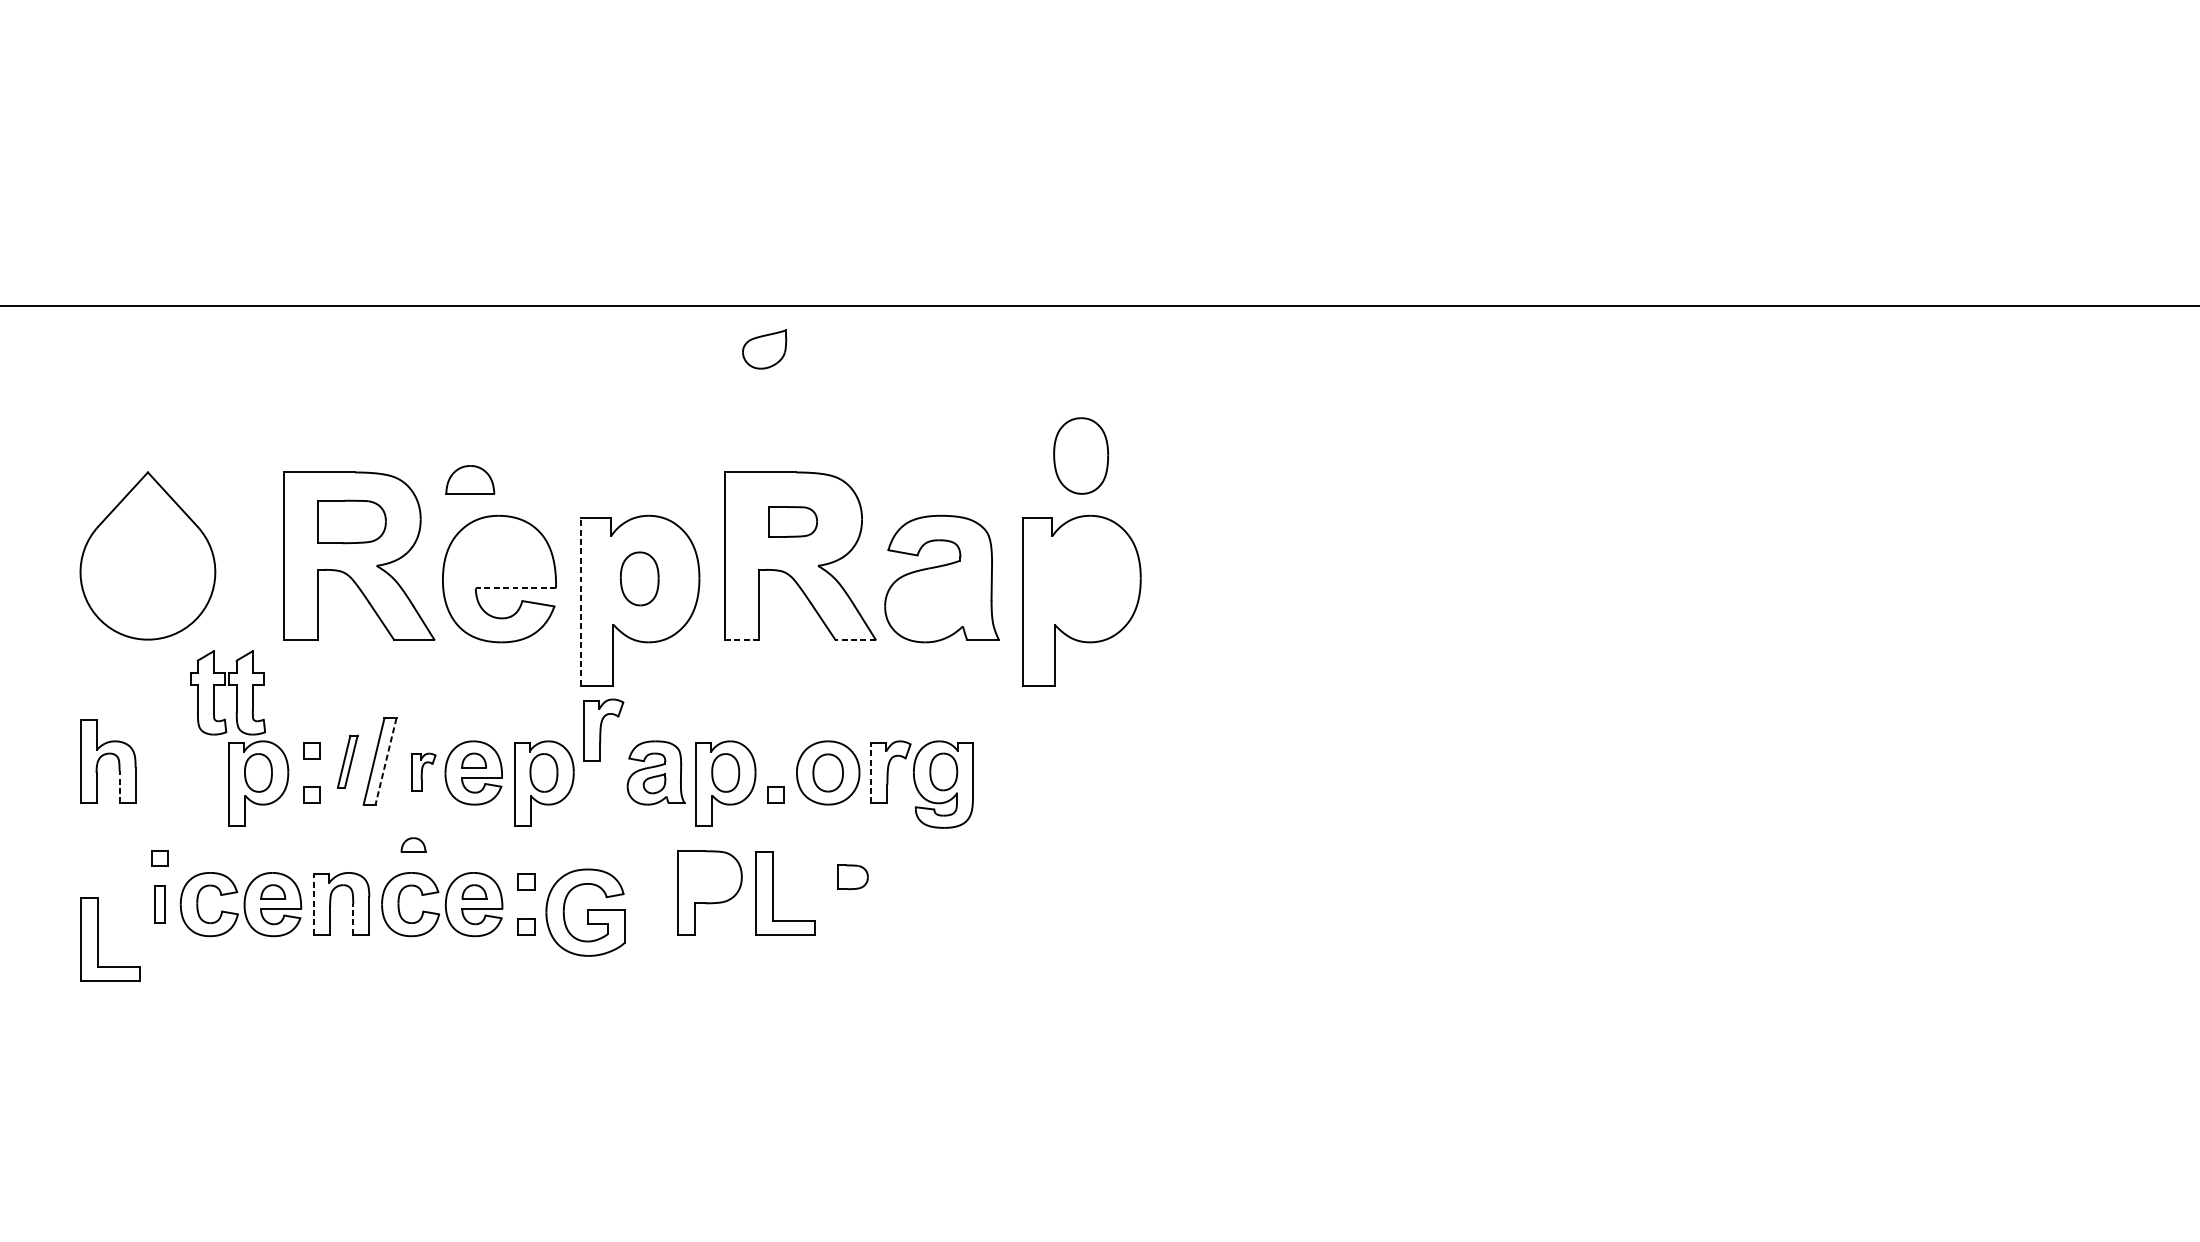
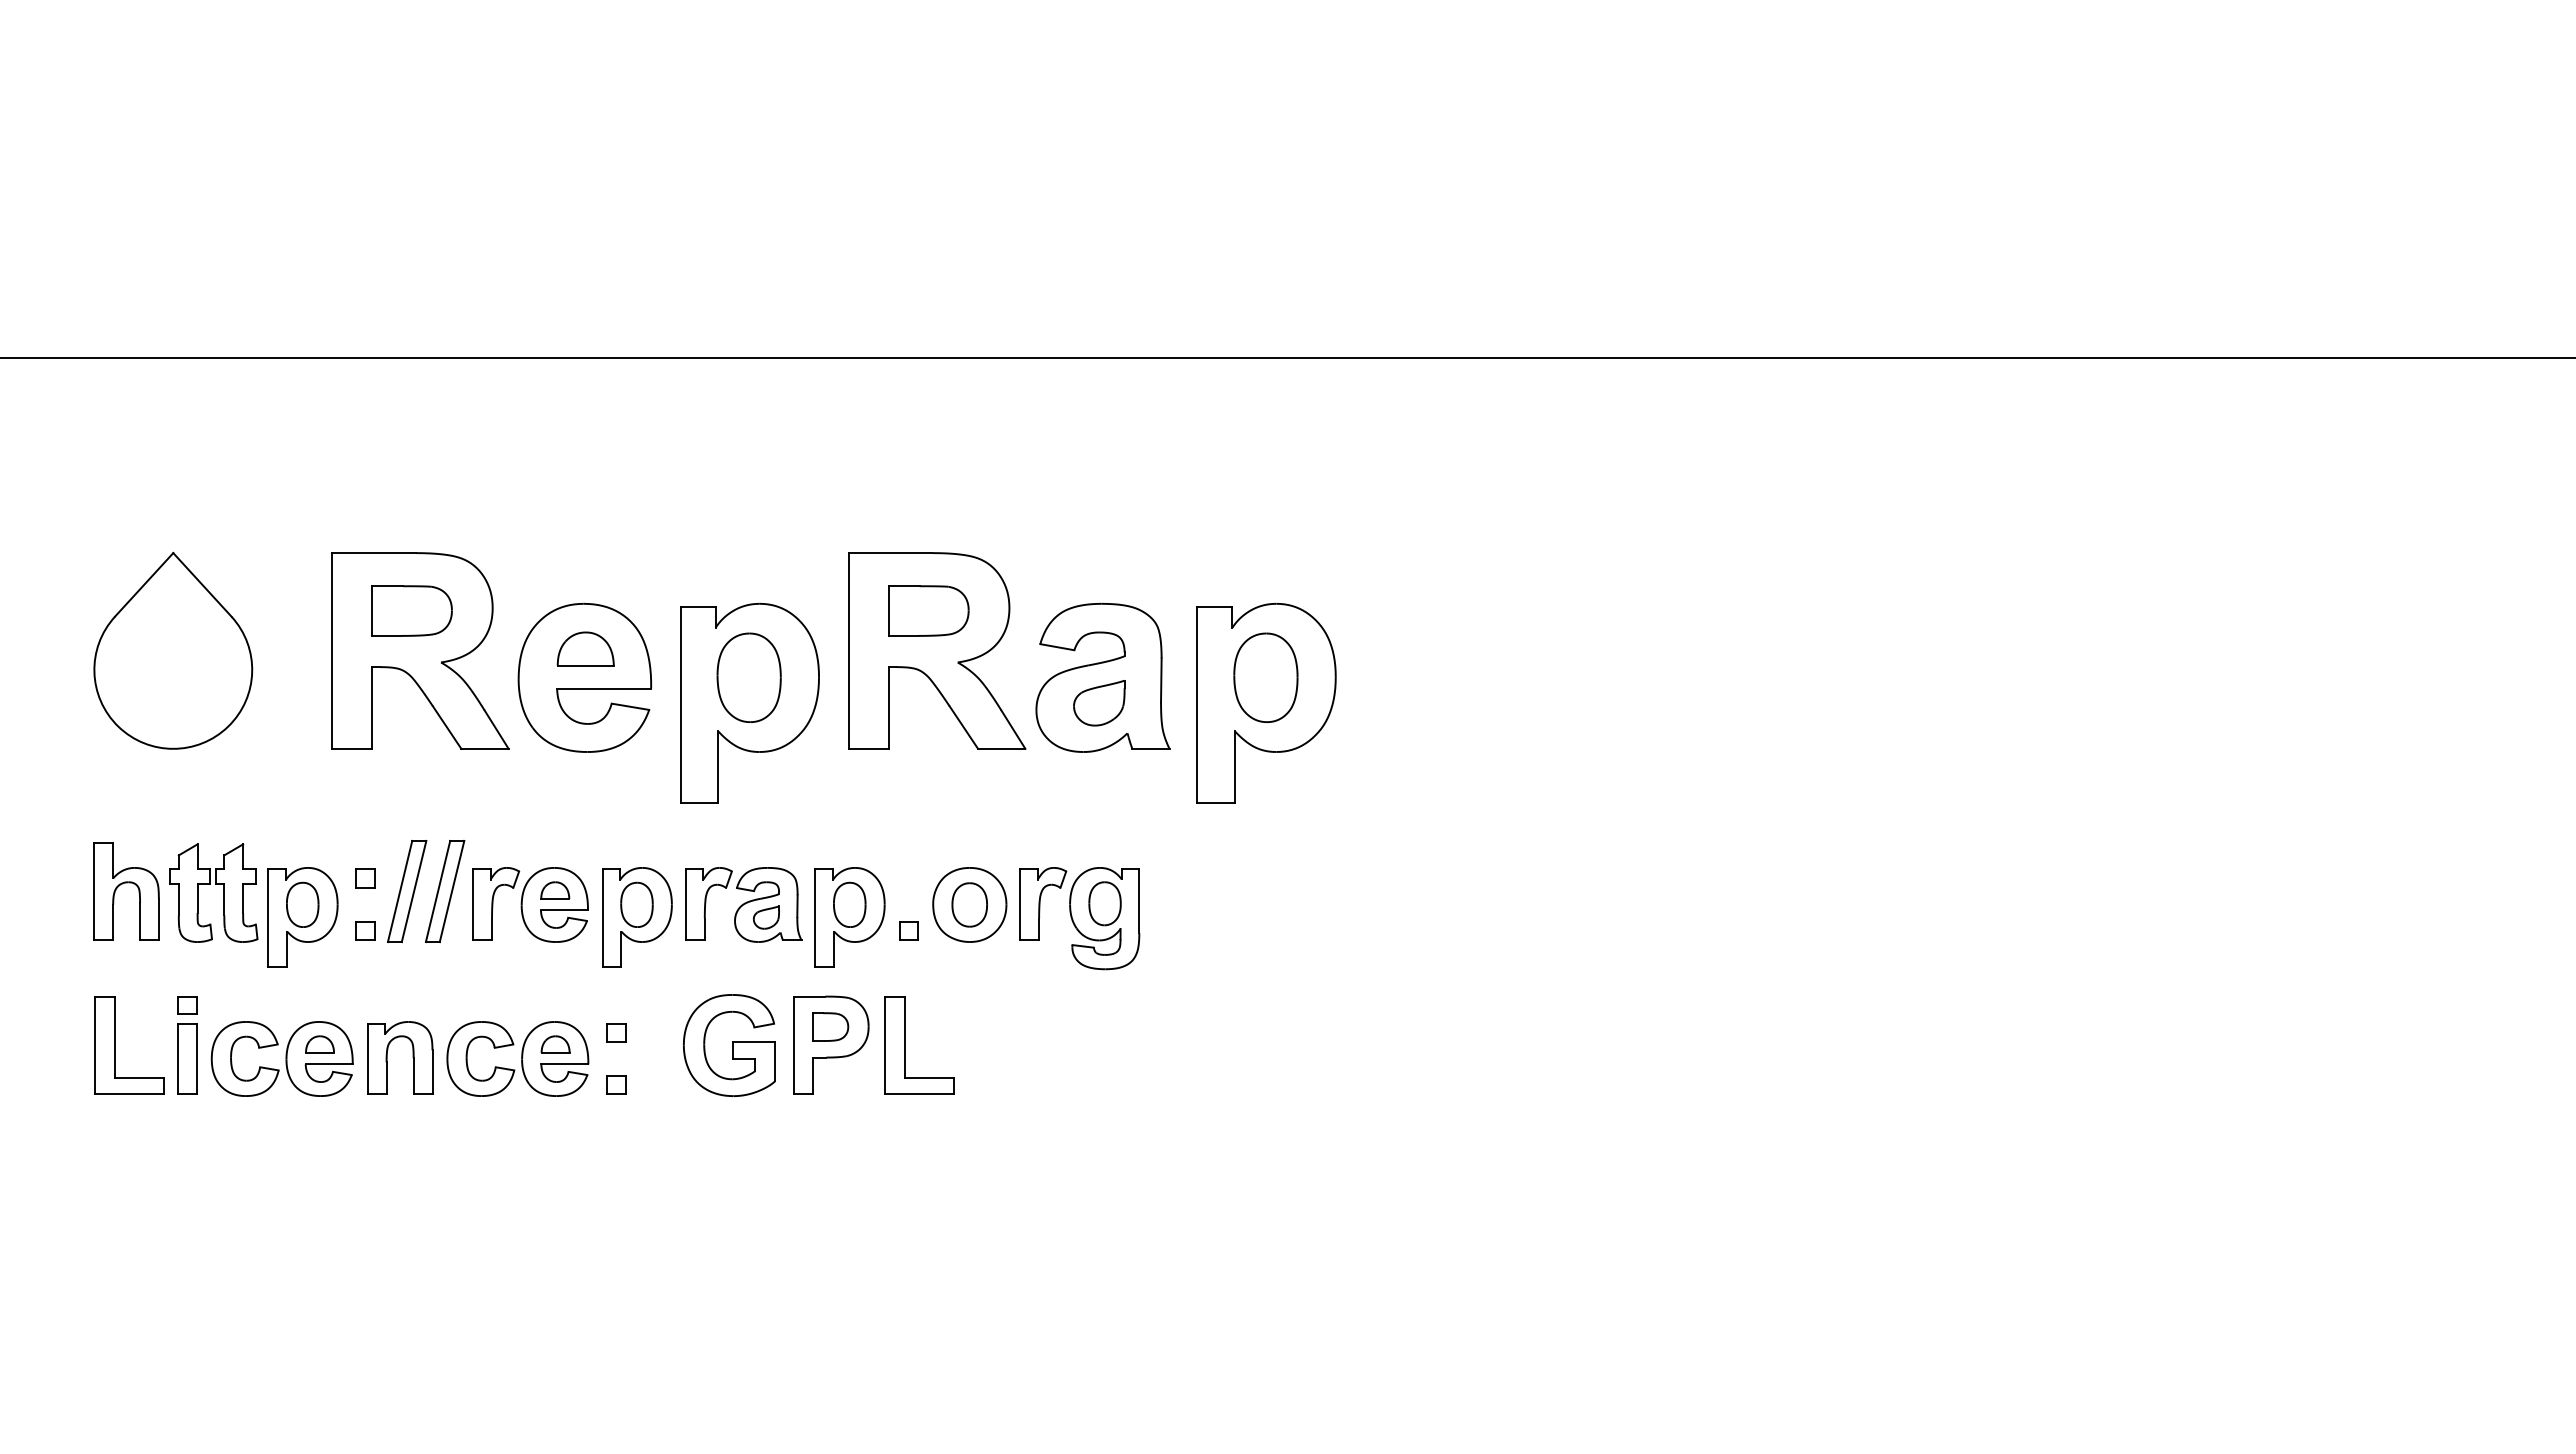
part: (764, 349) -> (1099, 703), moved
part: (1080, 455) -> (1265, 677), moved
part: (470, 479) -> (585, 648), moved
part: (792, 521) -> (928, 610), size x1.43
part: (639, 578) -> (748, 677), size x1.43
line: (515, 588) -> (603, 688), dashed -> solid
line: (581, 601) -> (680, 704), dashed -> solid
line: (741, 639) -> (868, 748), dashed -> solid
line: (855, 639) -> (1001, 748), dashed -> solid
part: (229, 685) -> (215, 884), moved
part: (603, 729) -> (708, 903), moved
part: (347, 761) -> (407, 891), size x1.67
line: (385, 761) -> (451, 891), dashed -> solid
part: (423, 771) -> (496, 903), size x1.67
line: (871, 772) -> (1020, 904), dashed -> solid
line: (119, 787) -> (140, 921), dashed -> solid
part: (413, 845) -> (484, 989), removed
part: (852, 876) -> (830, 1026), moved
part: (160, 904) -> (187, 1058), size x1.67
line: (313, 904) -> (367, 1058), dashed -> solid
part: (585, 912) -> (729, 1045), moved
line: (353, 918) -> (413, 1075), dashed -> solid
part: (98, 939) -> (115, 1045), moved

